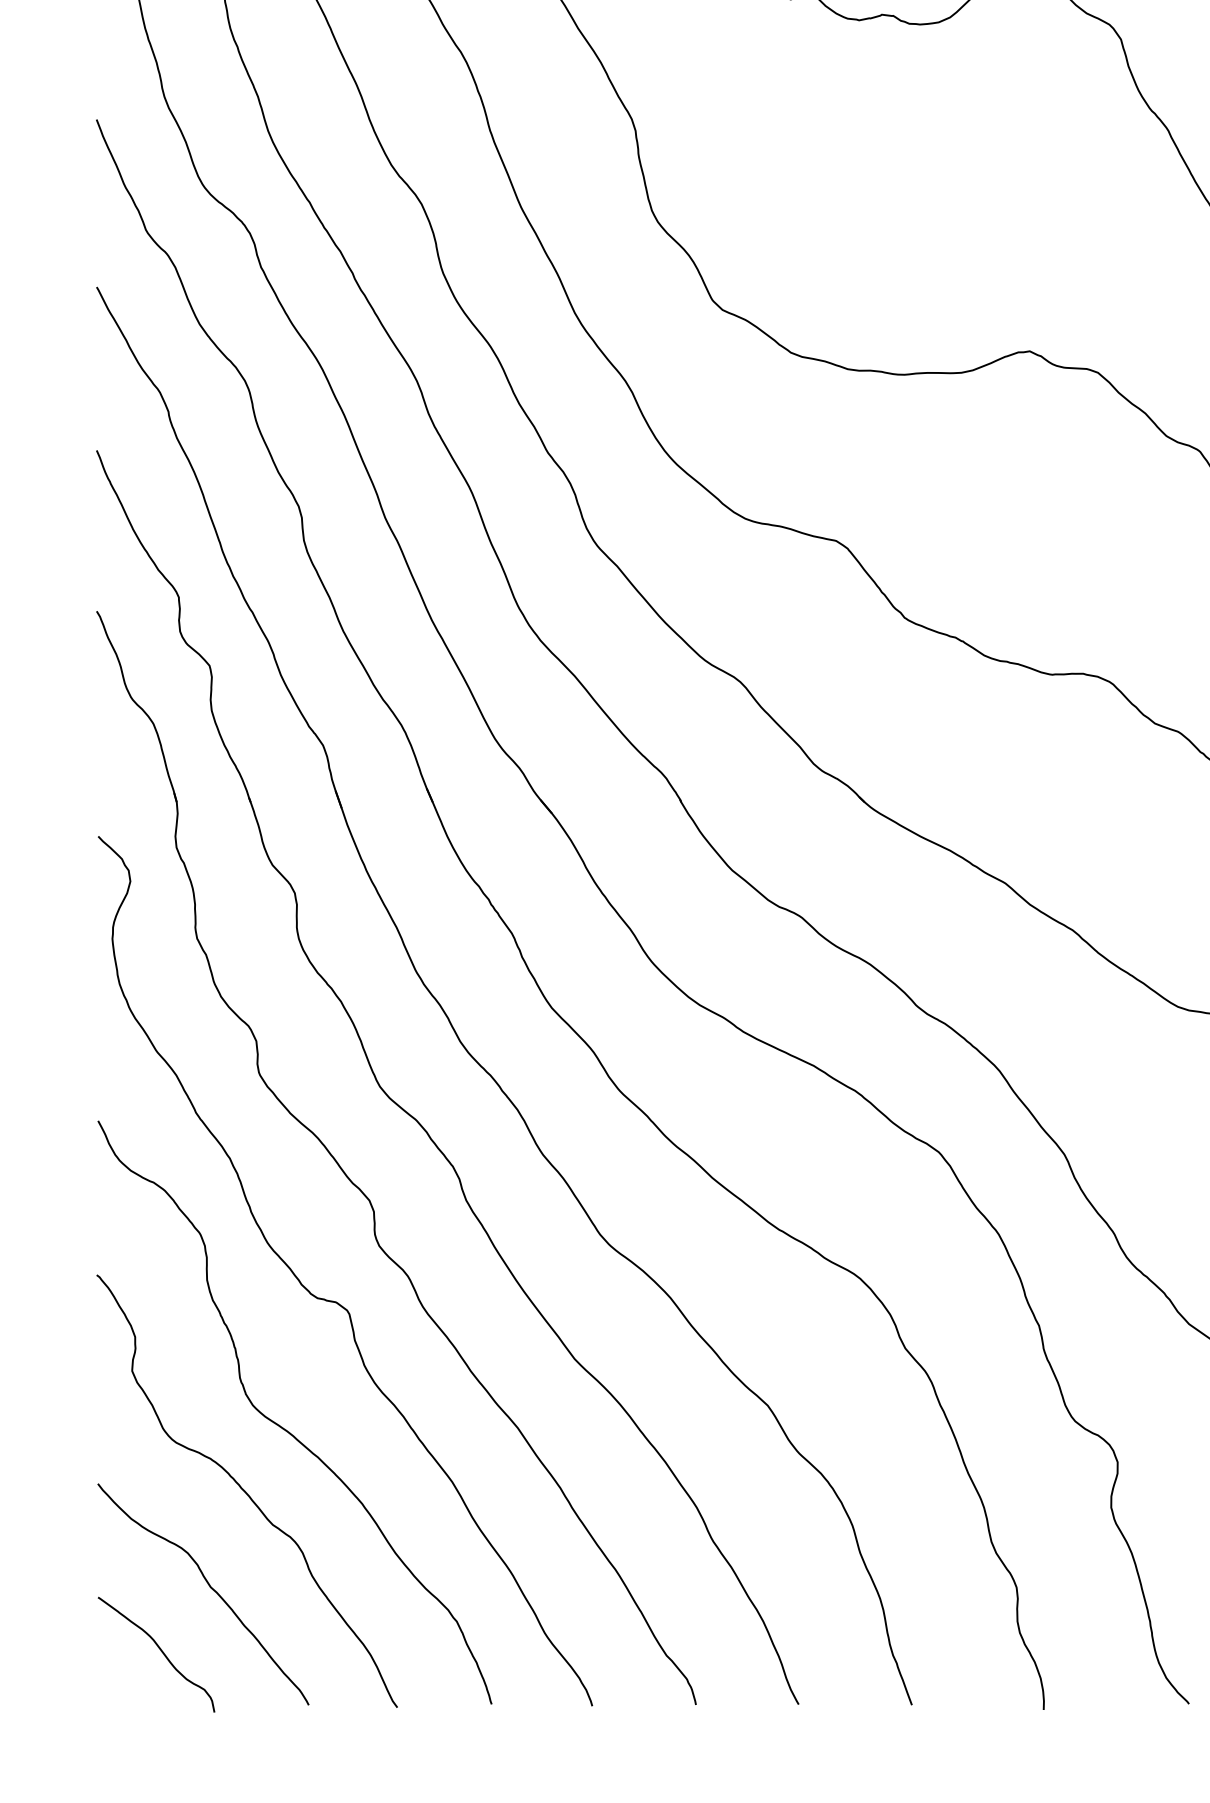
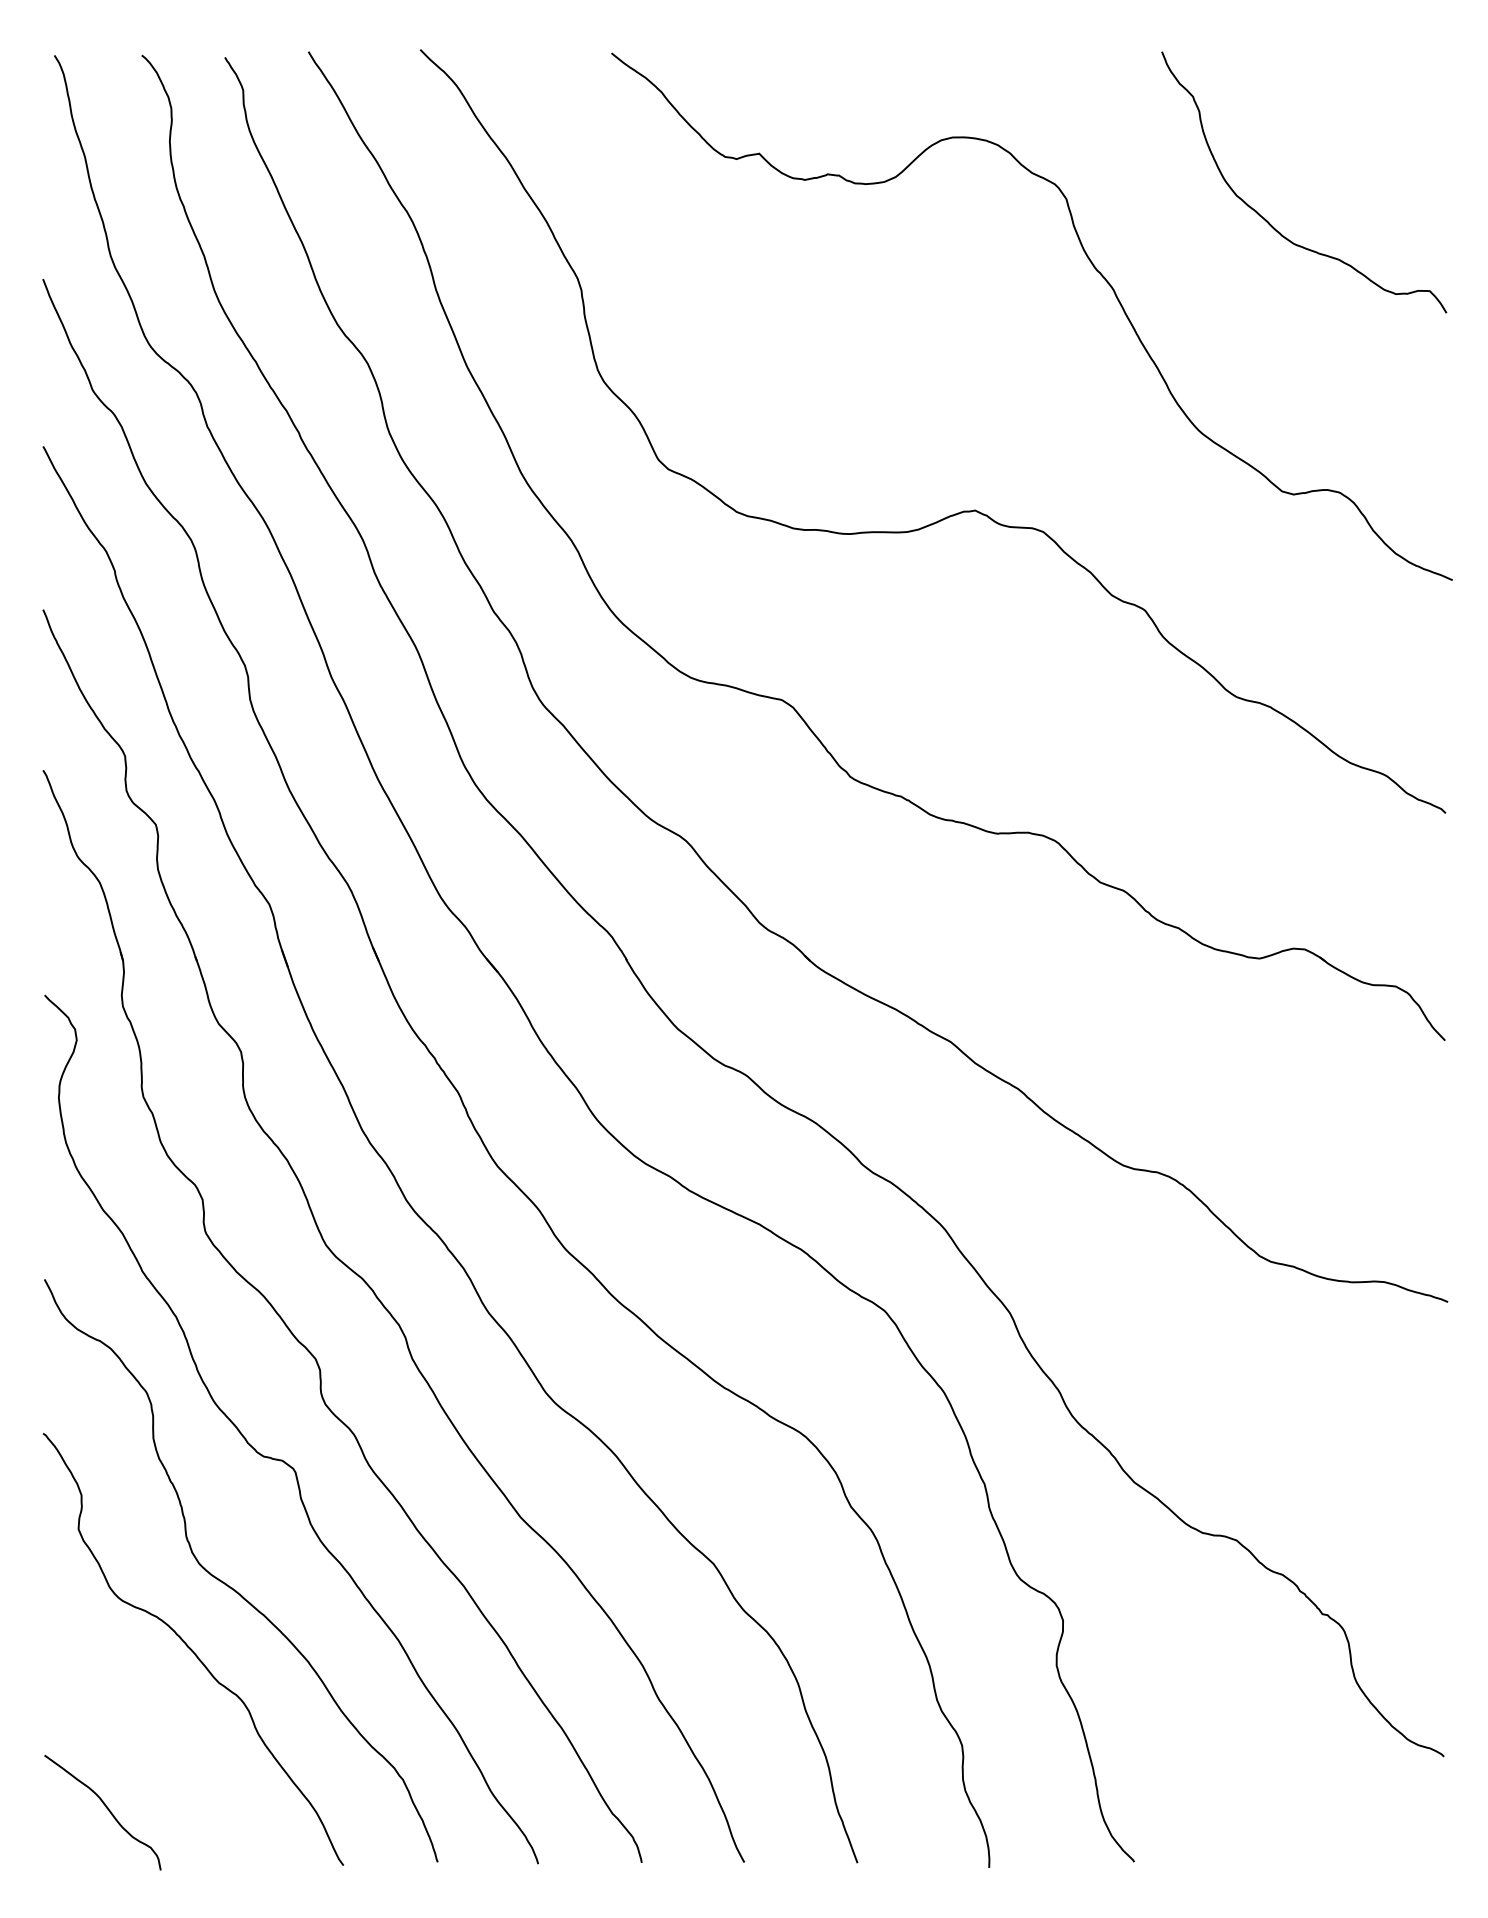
curve: (210, 1588) -> (156, 1746), removed

